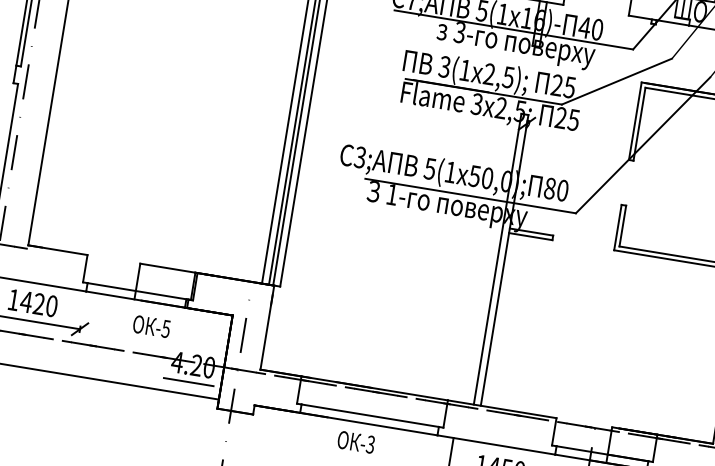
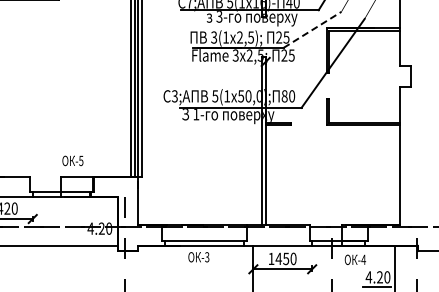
line: (616, 80) -> (312, 29), solid -> dashed
text: (151, 325) -> (72, 160), moved
line: (188, 381) -> (98, 238), removed

